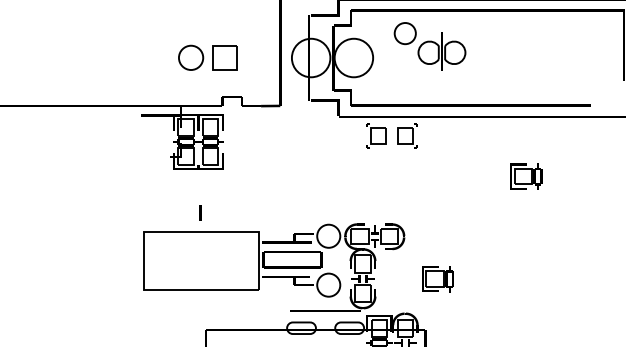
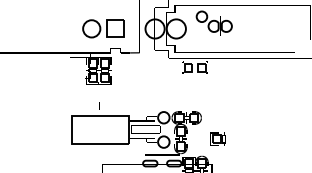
part: (207, 57) -> (103, 28), size x1.43
part: (524, 175) -> (261, 87), removed

